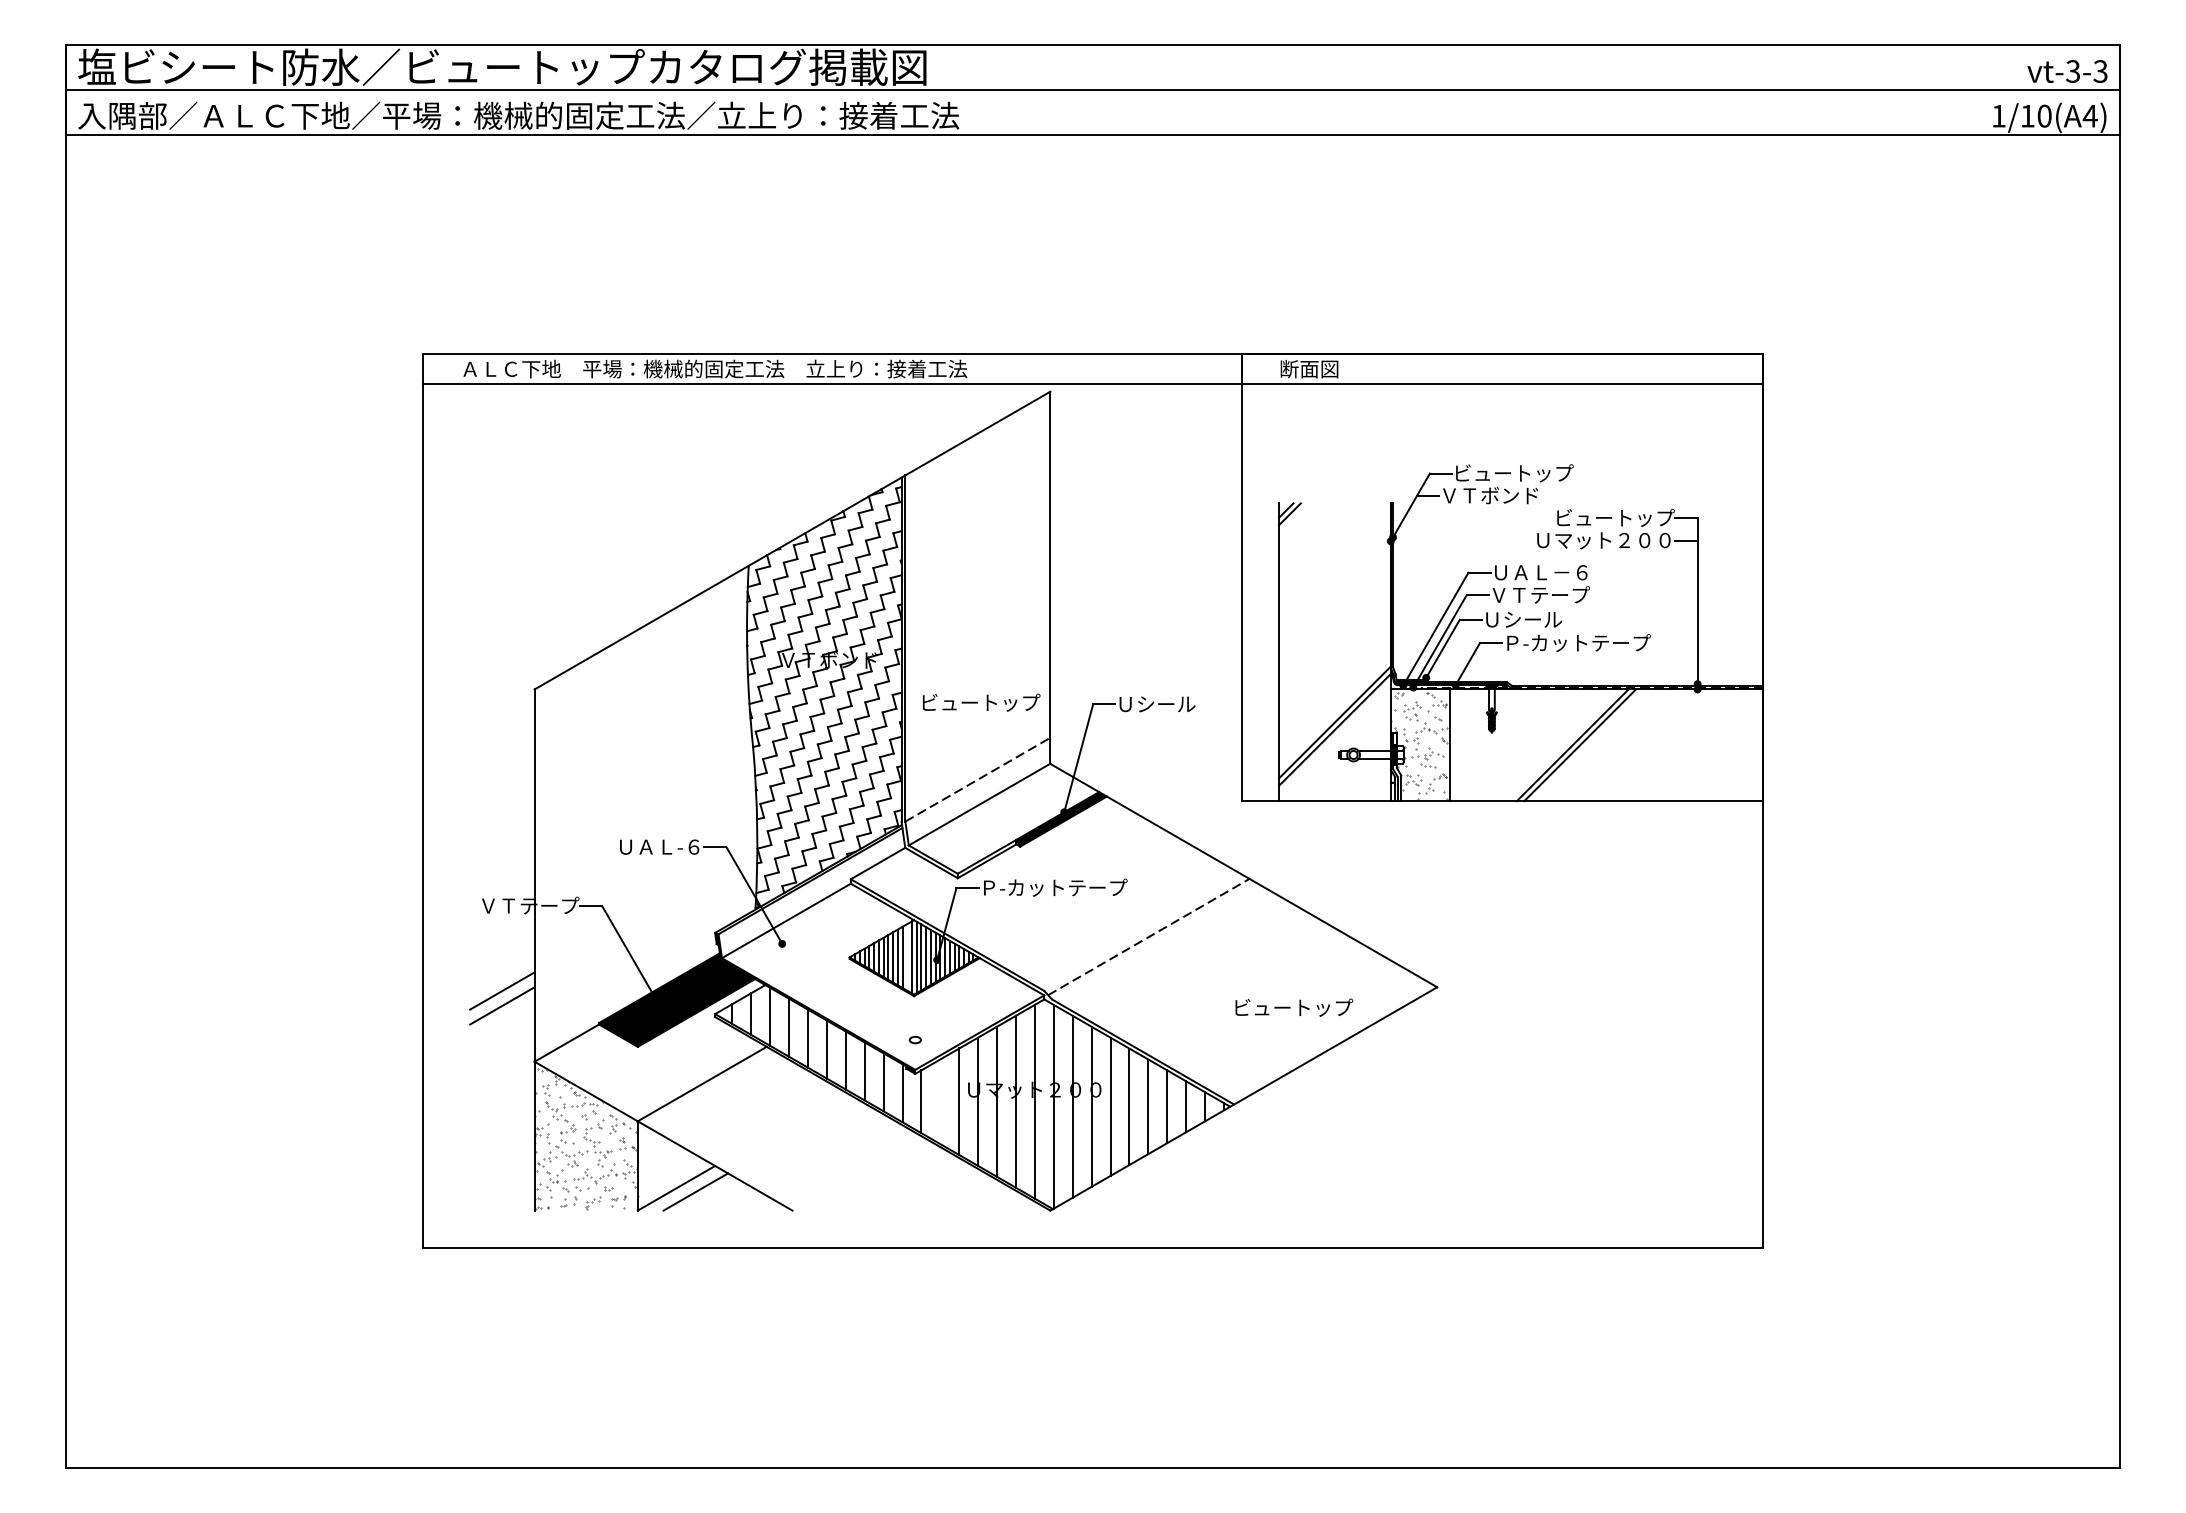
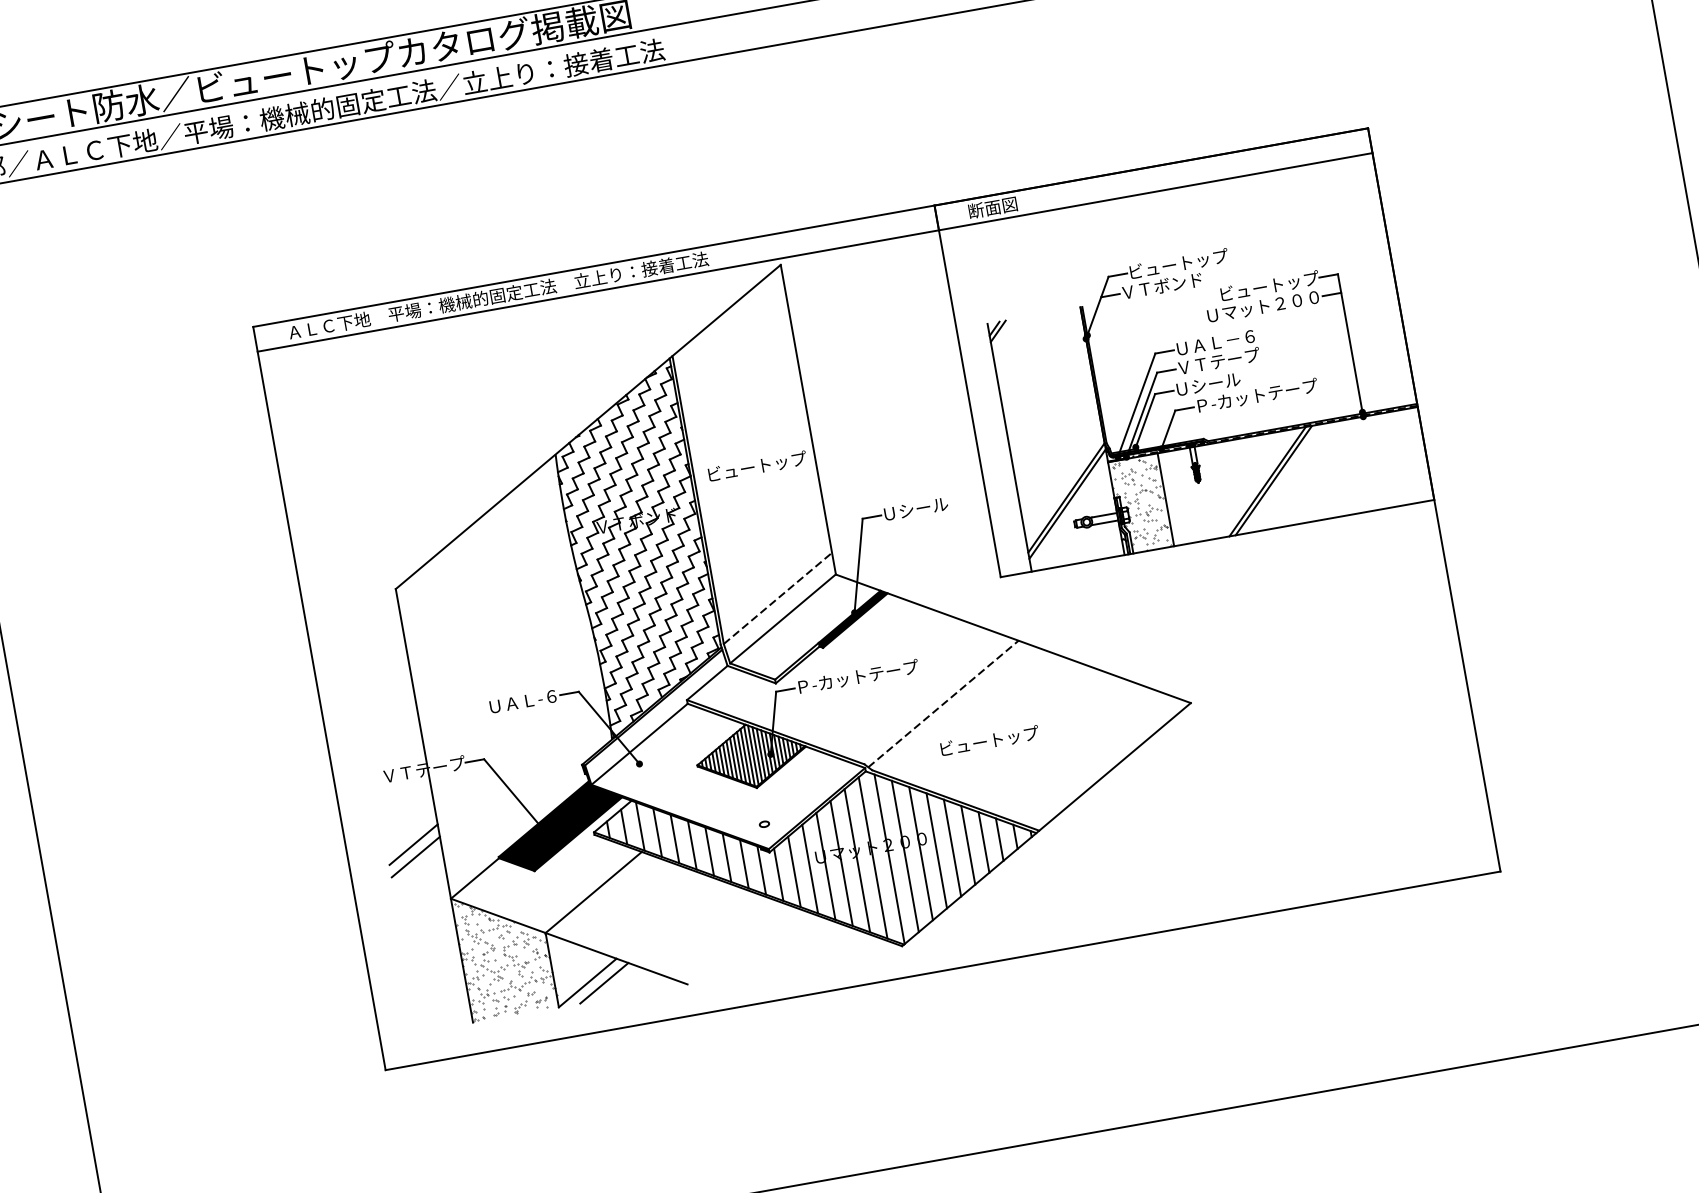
text: (981, 702) -> (757, 466), moved
line: (907, 957) -> (745, 756), added
text: (1294, 1007) -> (990, 740), moved
line: (940, 1101) -> (794, 871), added

